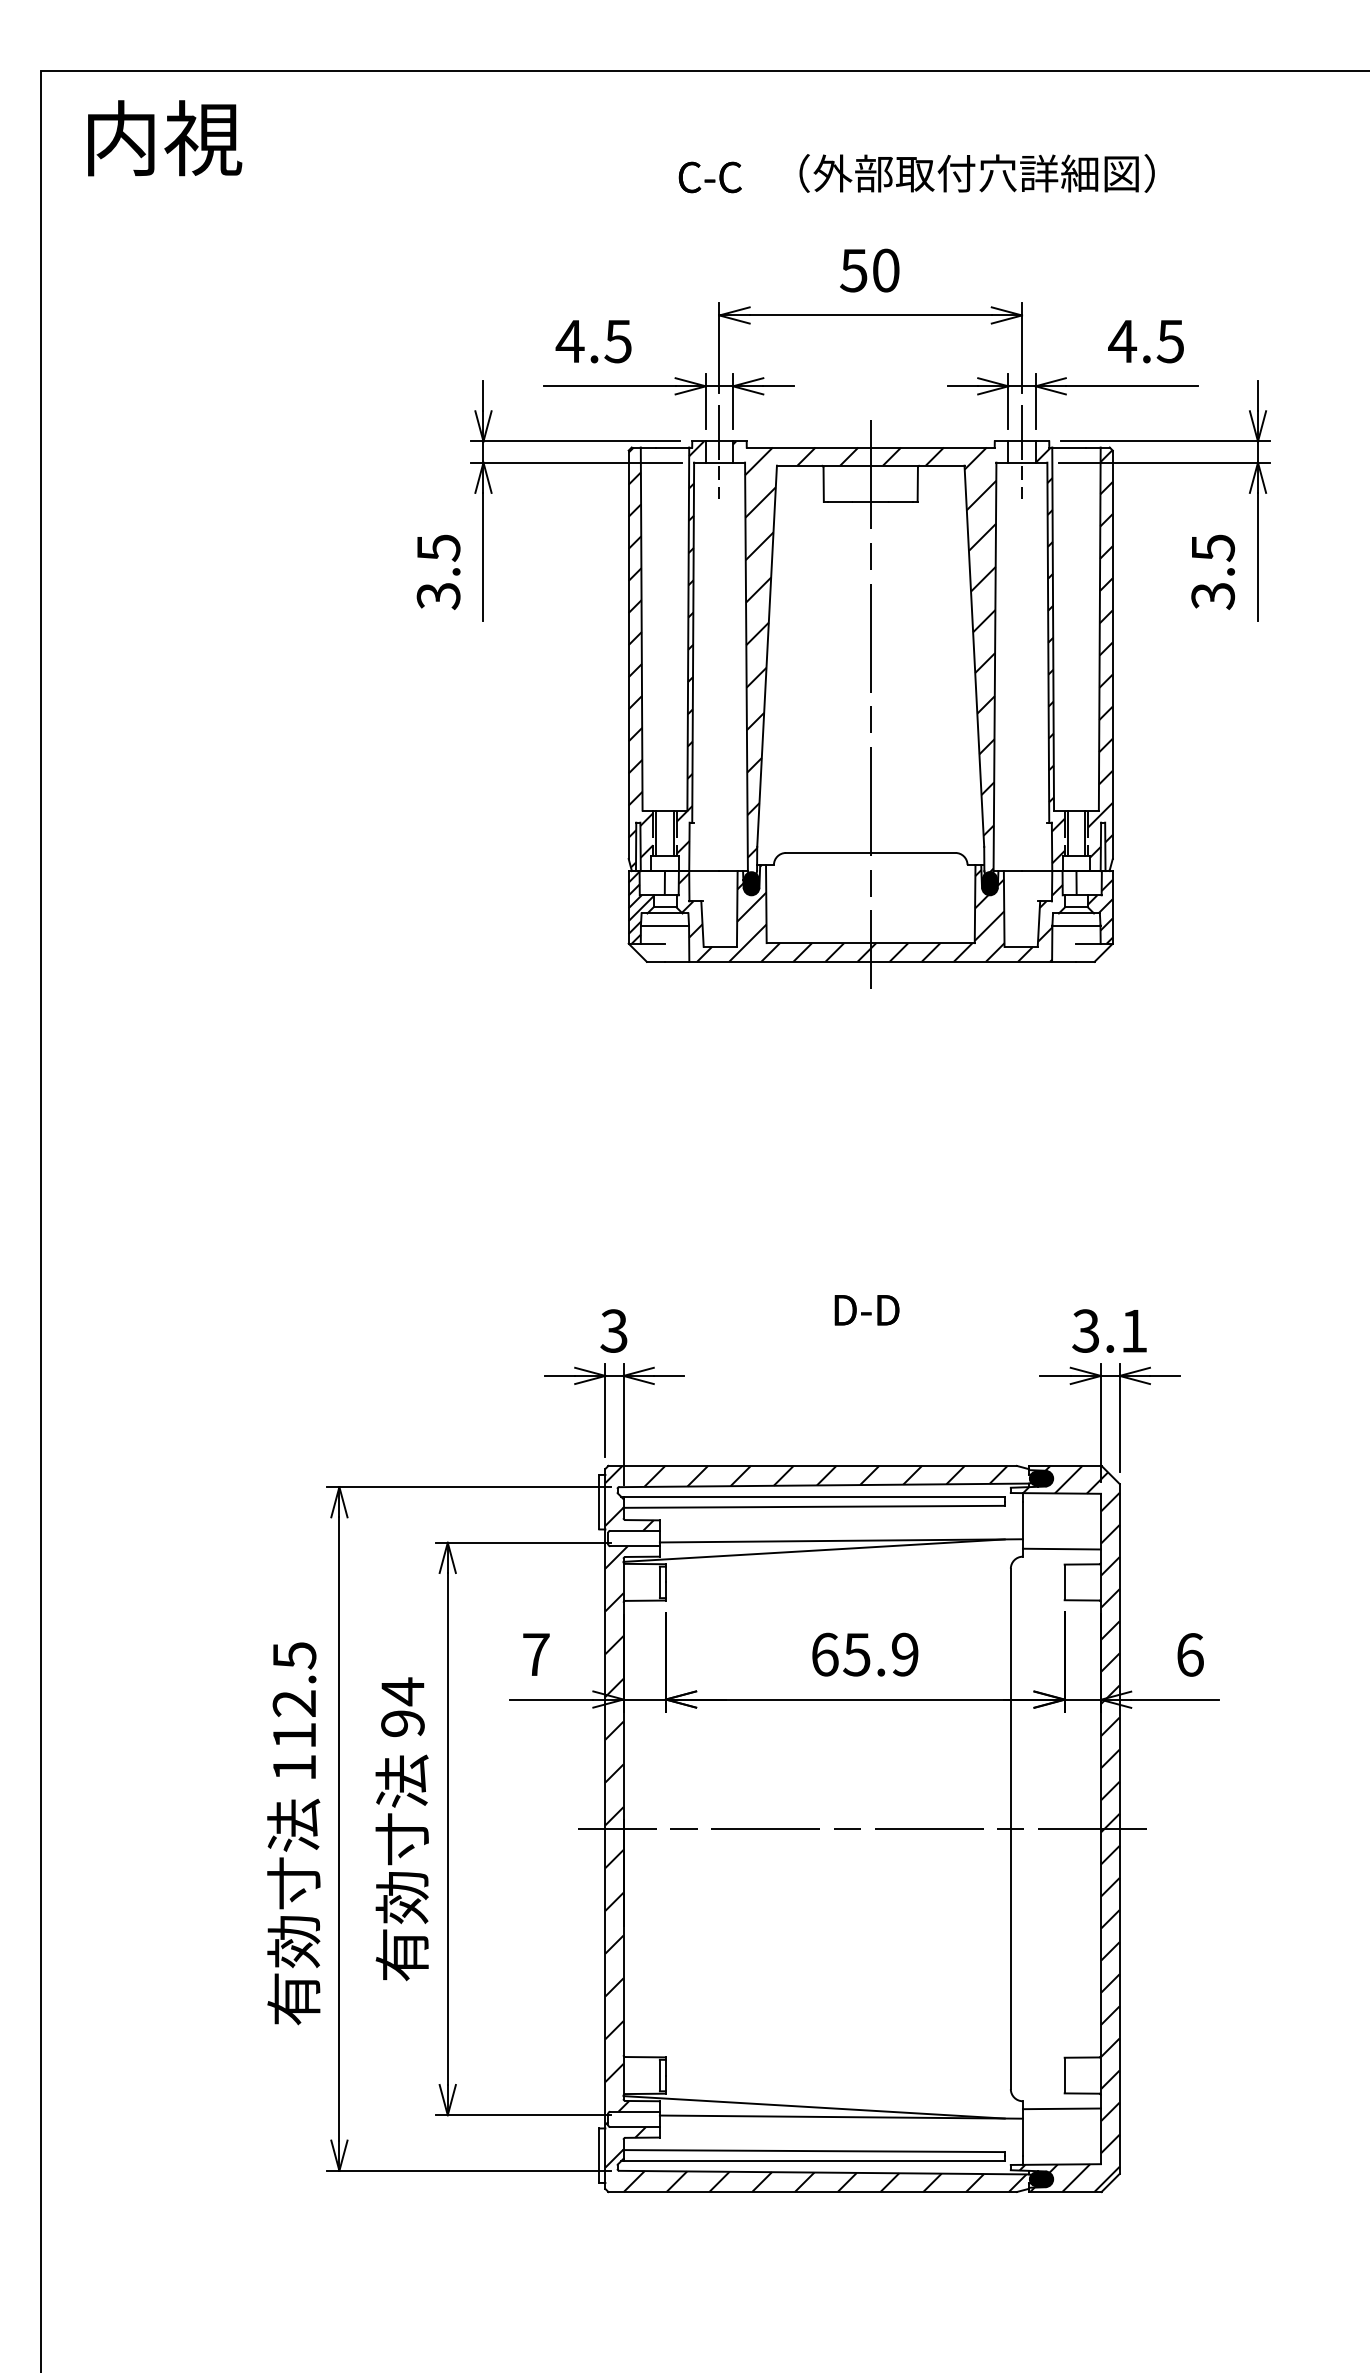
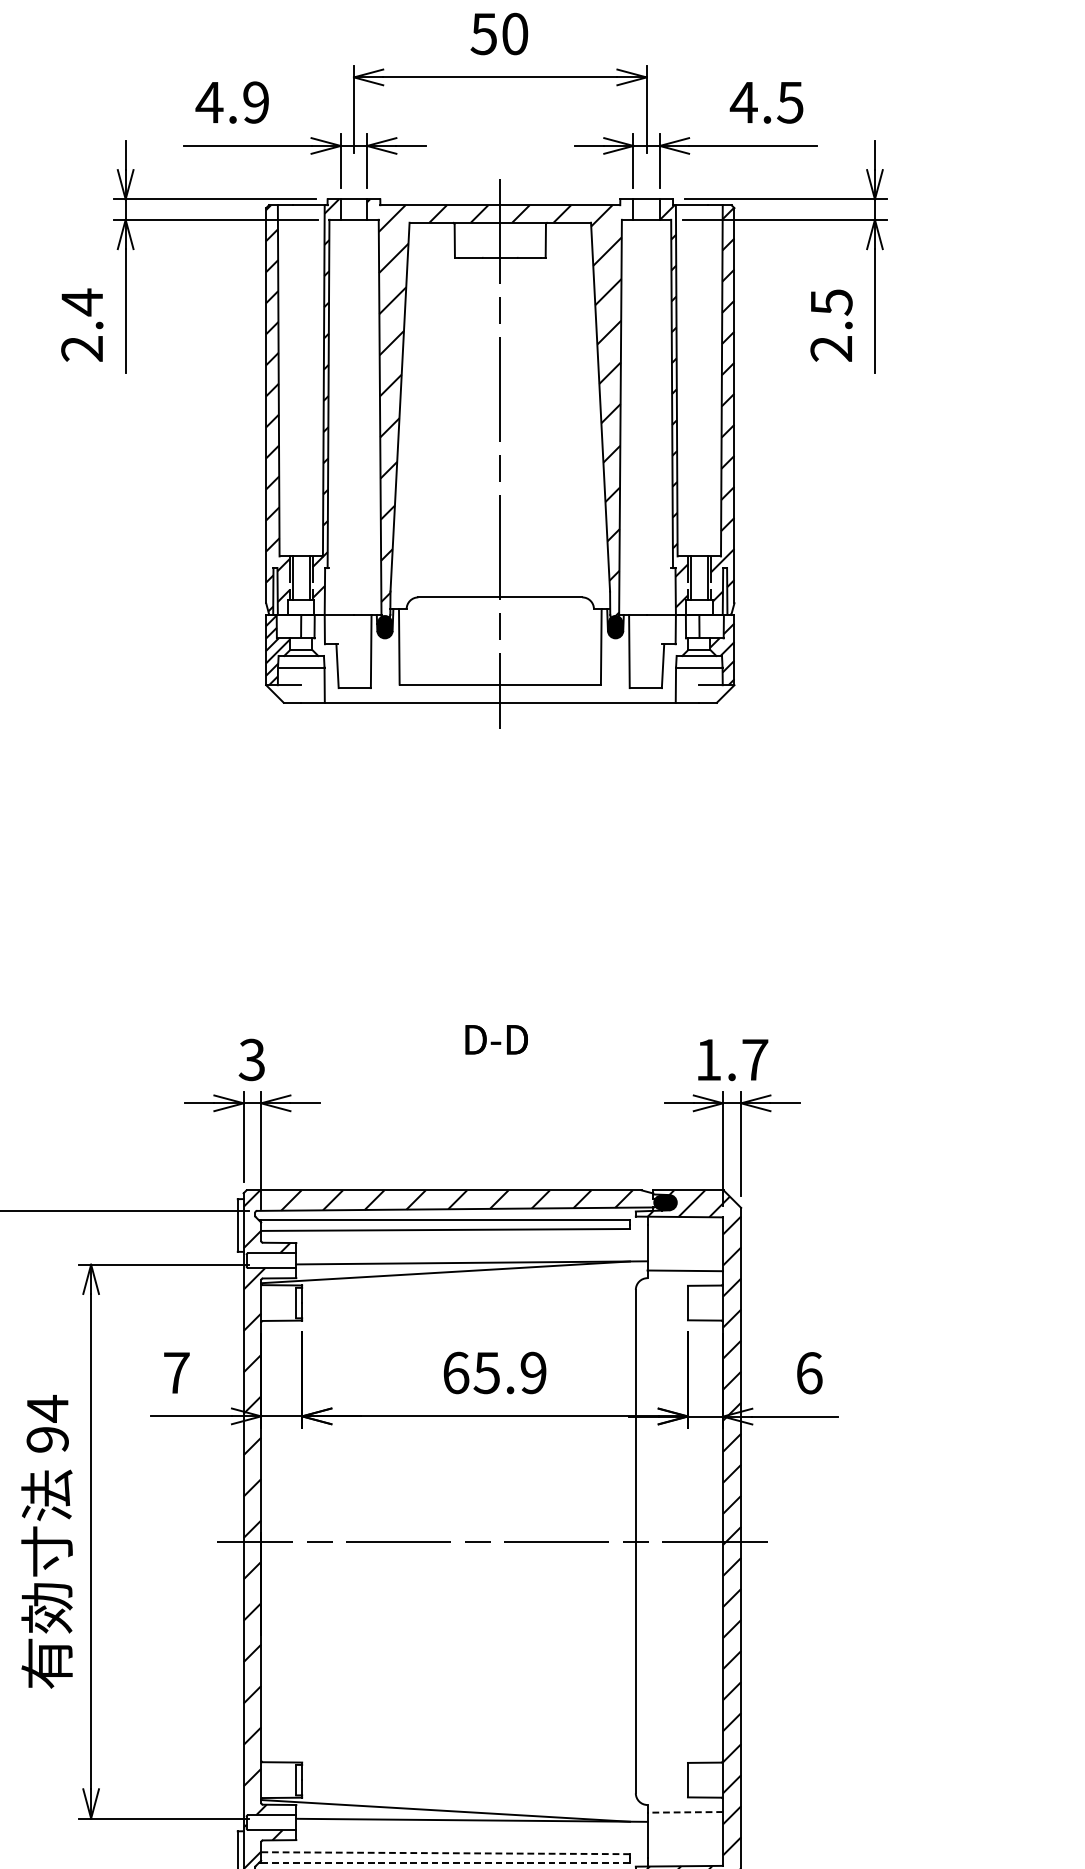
text: (617, 341) -> (255, 102), 4.5 -> 4.9
line: (719, 451) -> (354, 209), removed
line: (1022, 451) -> (647, 209), removed
text: (438, 571) -> (82, 325), 3.5 -> 2.4
text: (1213, 596) -> (831, 349), 3.5 -> 2.5
hatch: (870, 913) -> (500, 655), removed
text: (1109, 1330) -> (731, 1059), 3.1 -> 1.7
line: (1061, 2108) -> (684, 1812), solid -> dashed
line: (814, 2151) -> (445, 1853), solid -> dashed
line: (814, 2161) -> (445, 1863), solid -> dashed

